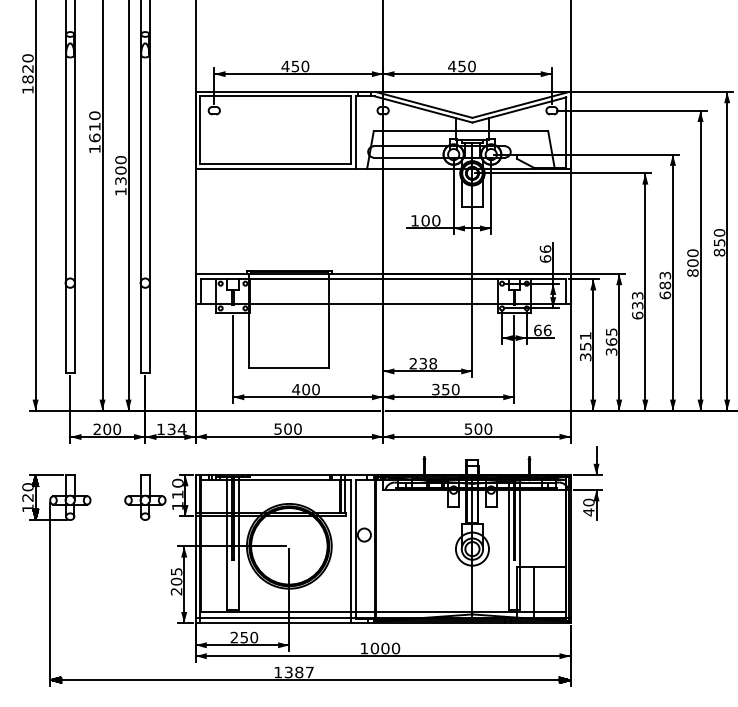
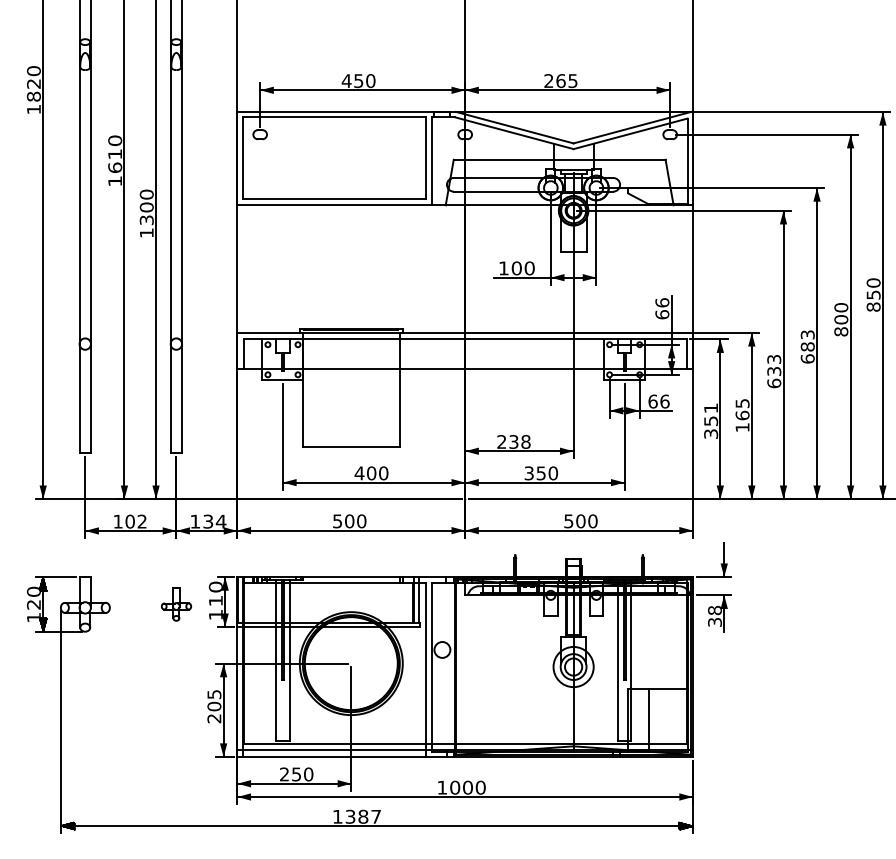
text: (461, 66) -> (560, 81), 450 -> 265
text: (611, 351) -> (742, 427), 365 -> 165
text: (106, 429) -> (129, 521), 200 -> 102
part: (145, 497) -> (176, 604), size x0.6
text: (588, 507) -> (714, 616), 40 -> 38

